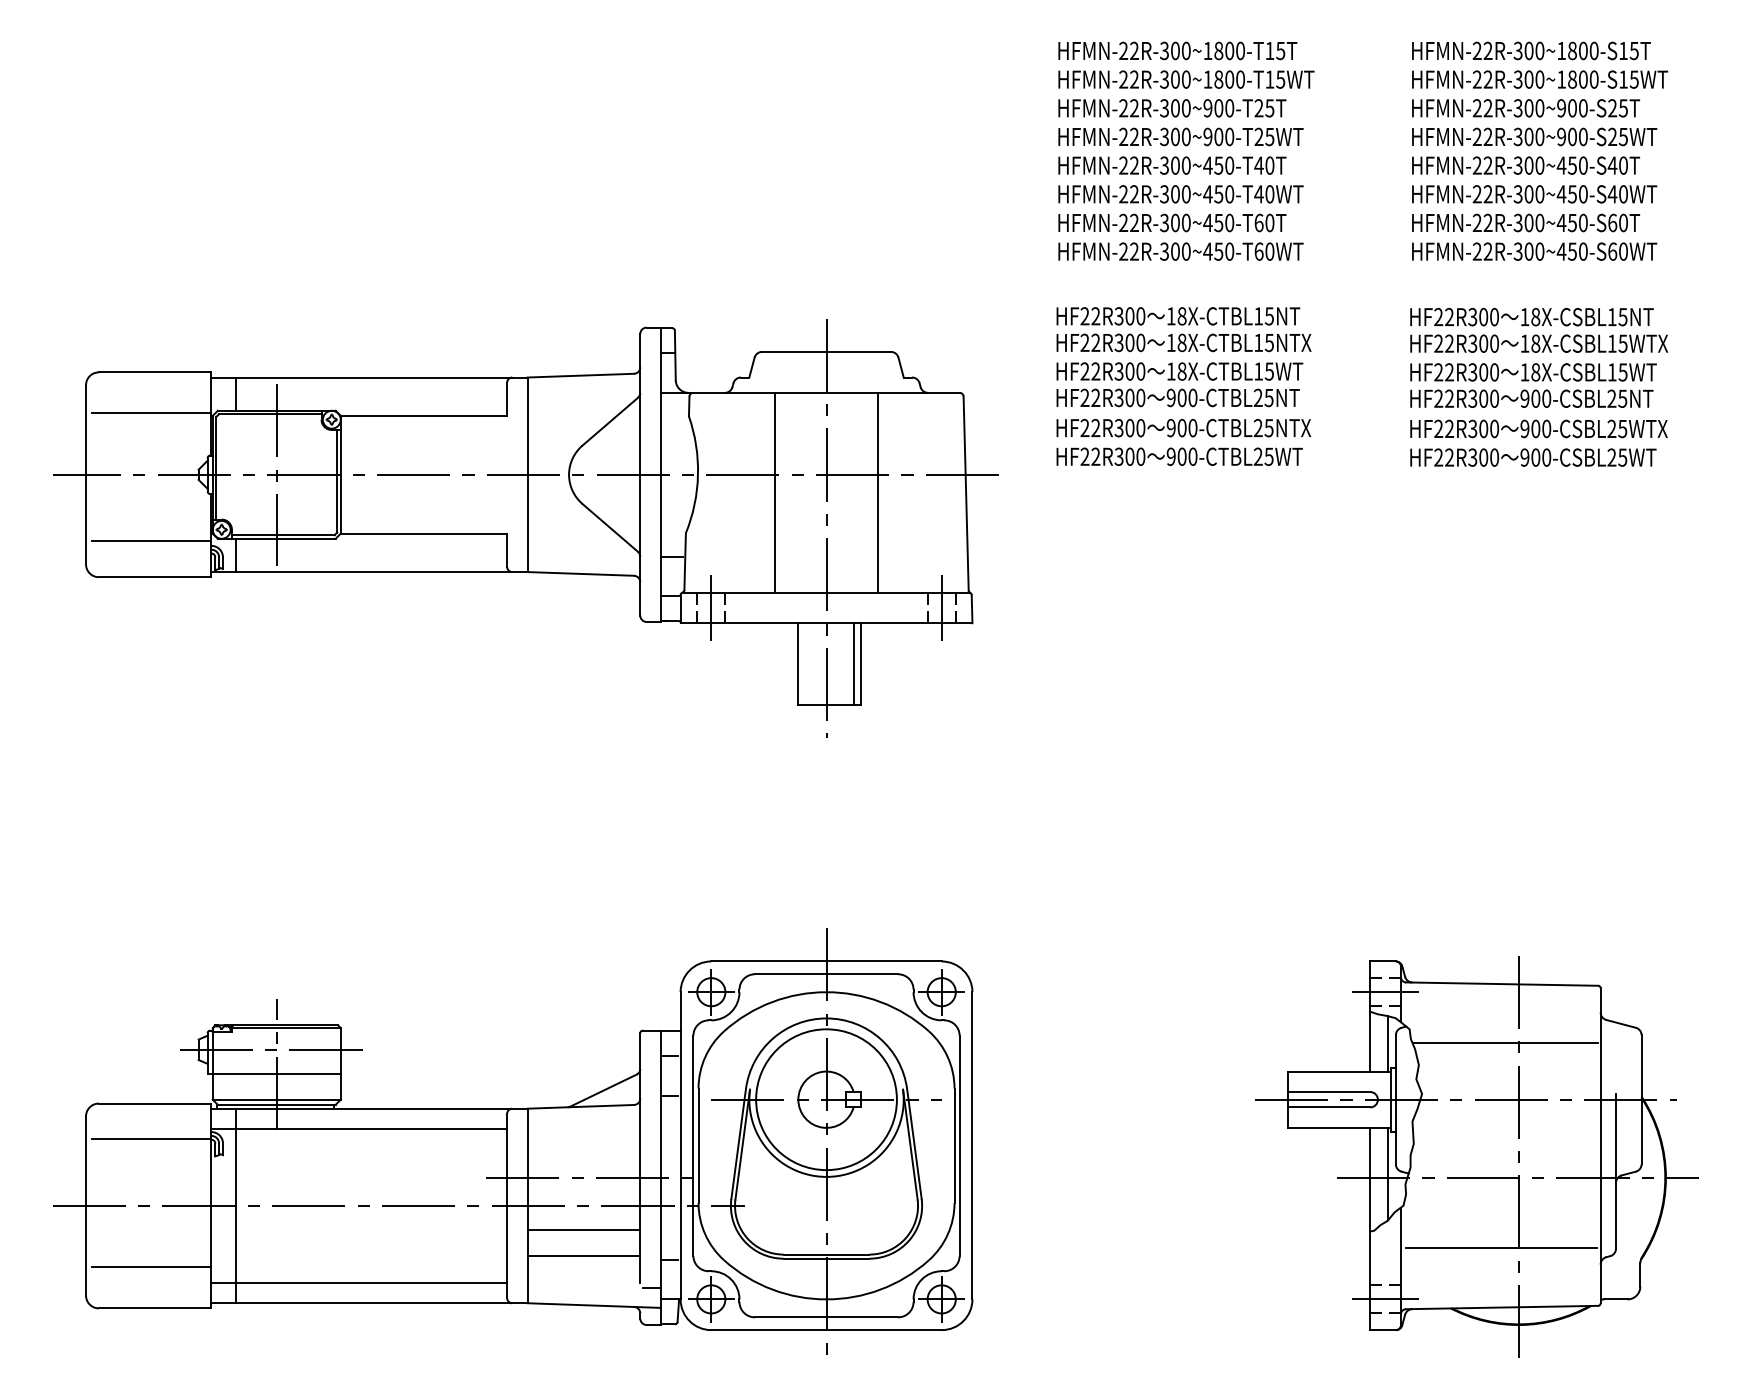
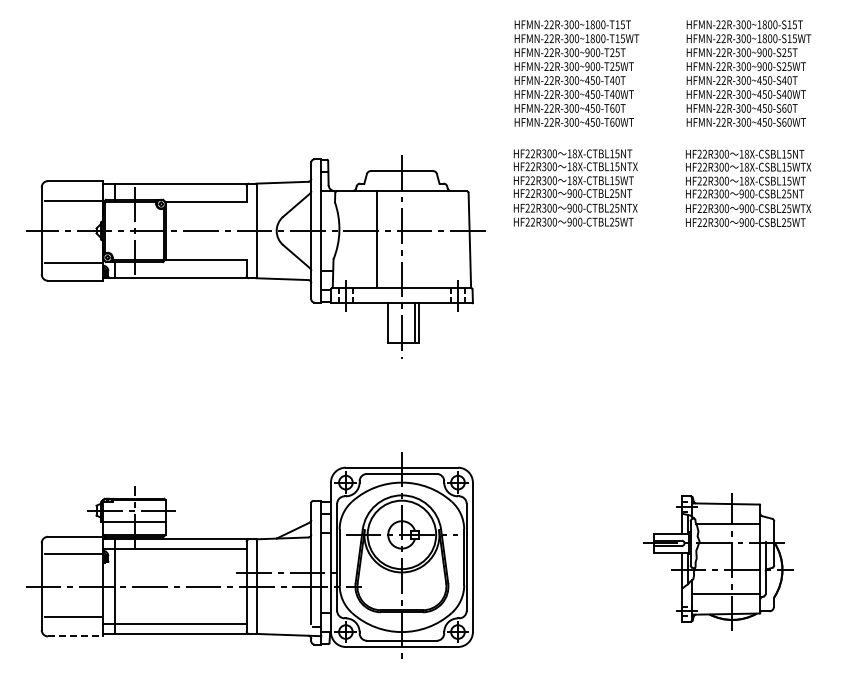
line: (877, 492) -> (426, 239), removed
part: (1475, 1156) -> (717, 562), size x0.7
line: (583, 1230) -> (283, 598), removed
line: (583, 1257) -> (283, 611), removed
line: (155, 1308) -> (75, 636), solid -> dashed

